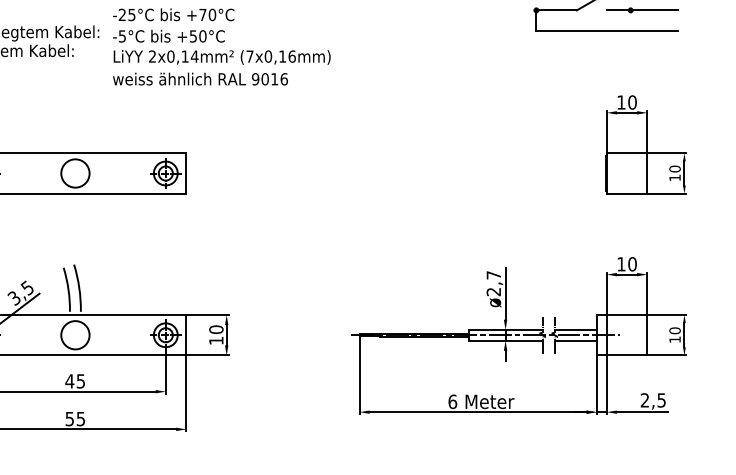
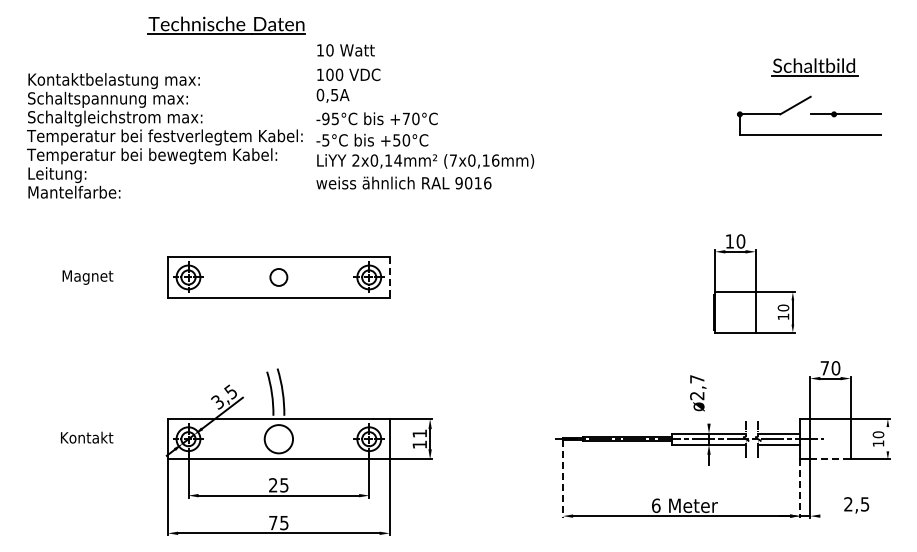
text: (122, 14) -> (325, 118), -25°C -> -95°C
part: (646, 144) -> (754, 283), moved
circle: (75, 173) -> (278, 277), size x0.6
line: (186, 173) -> (389, 277), solid -> dashed
text: (621, 264) -> (824, 368), 10 -> 70
line: (506, 293) -> (709, 397), removed
text: (216, 329) -> (419, 433), 10 -> 11
line: (684, 335) -> (887, 439), removed
line: (627, 355) -> (830, 459), solid -> dashed
line: (359, 375) -> (562, 479), solid -> dashed
text: (69, 381) -> (272, 485), 45 -> 25
line: (597, 385) -> (800, 489), solid -> dashed
line: (642, 412) -> (845, 516), removed
text: (70, 419) -> (273, 523), 55 -> 75

